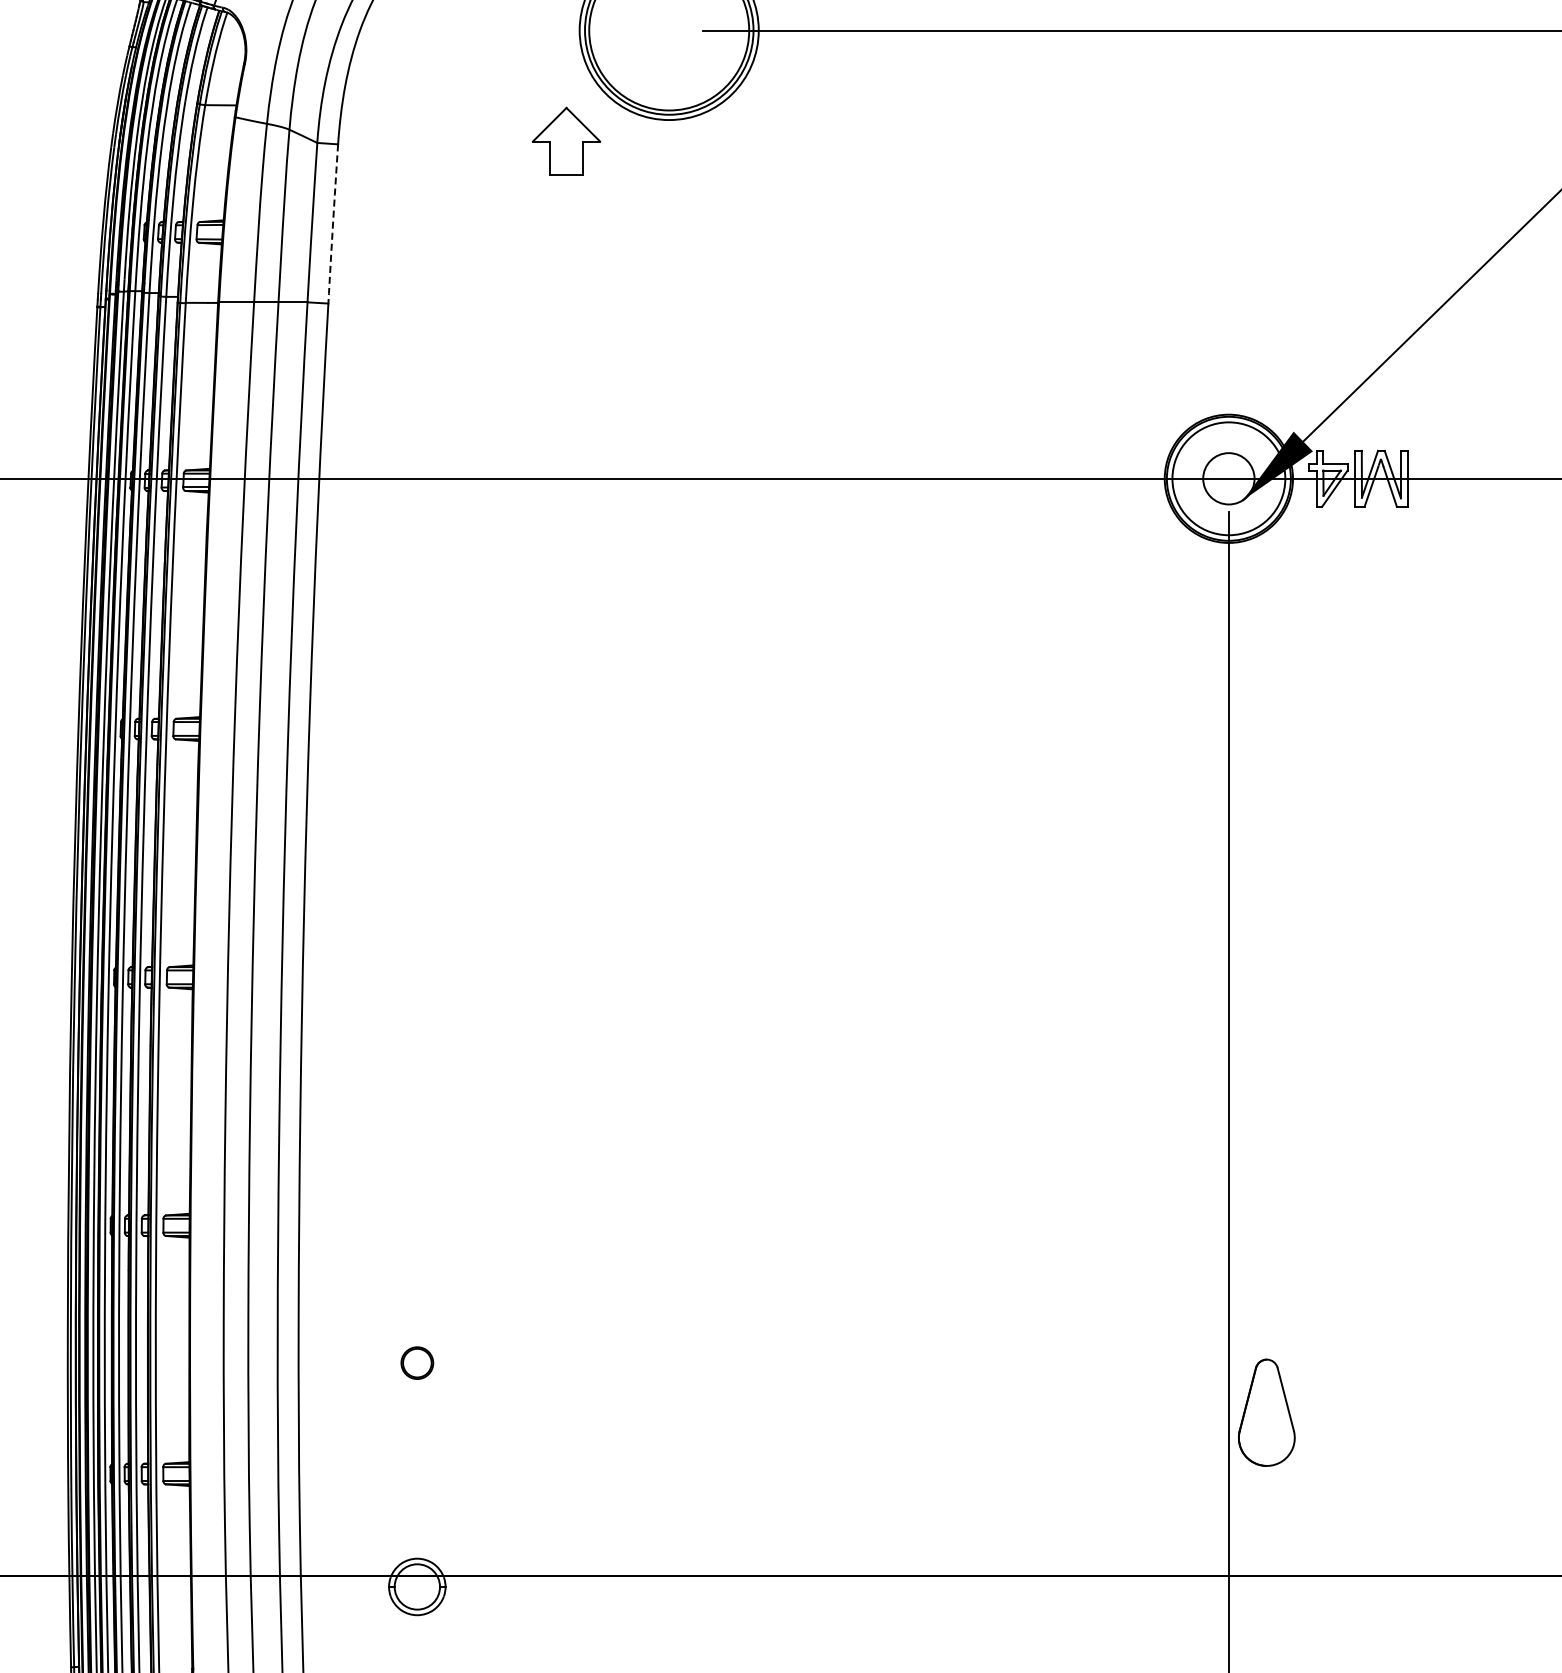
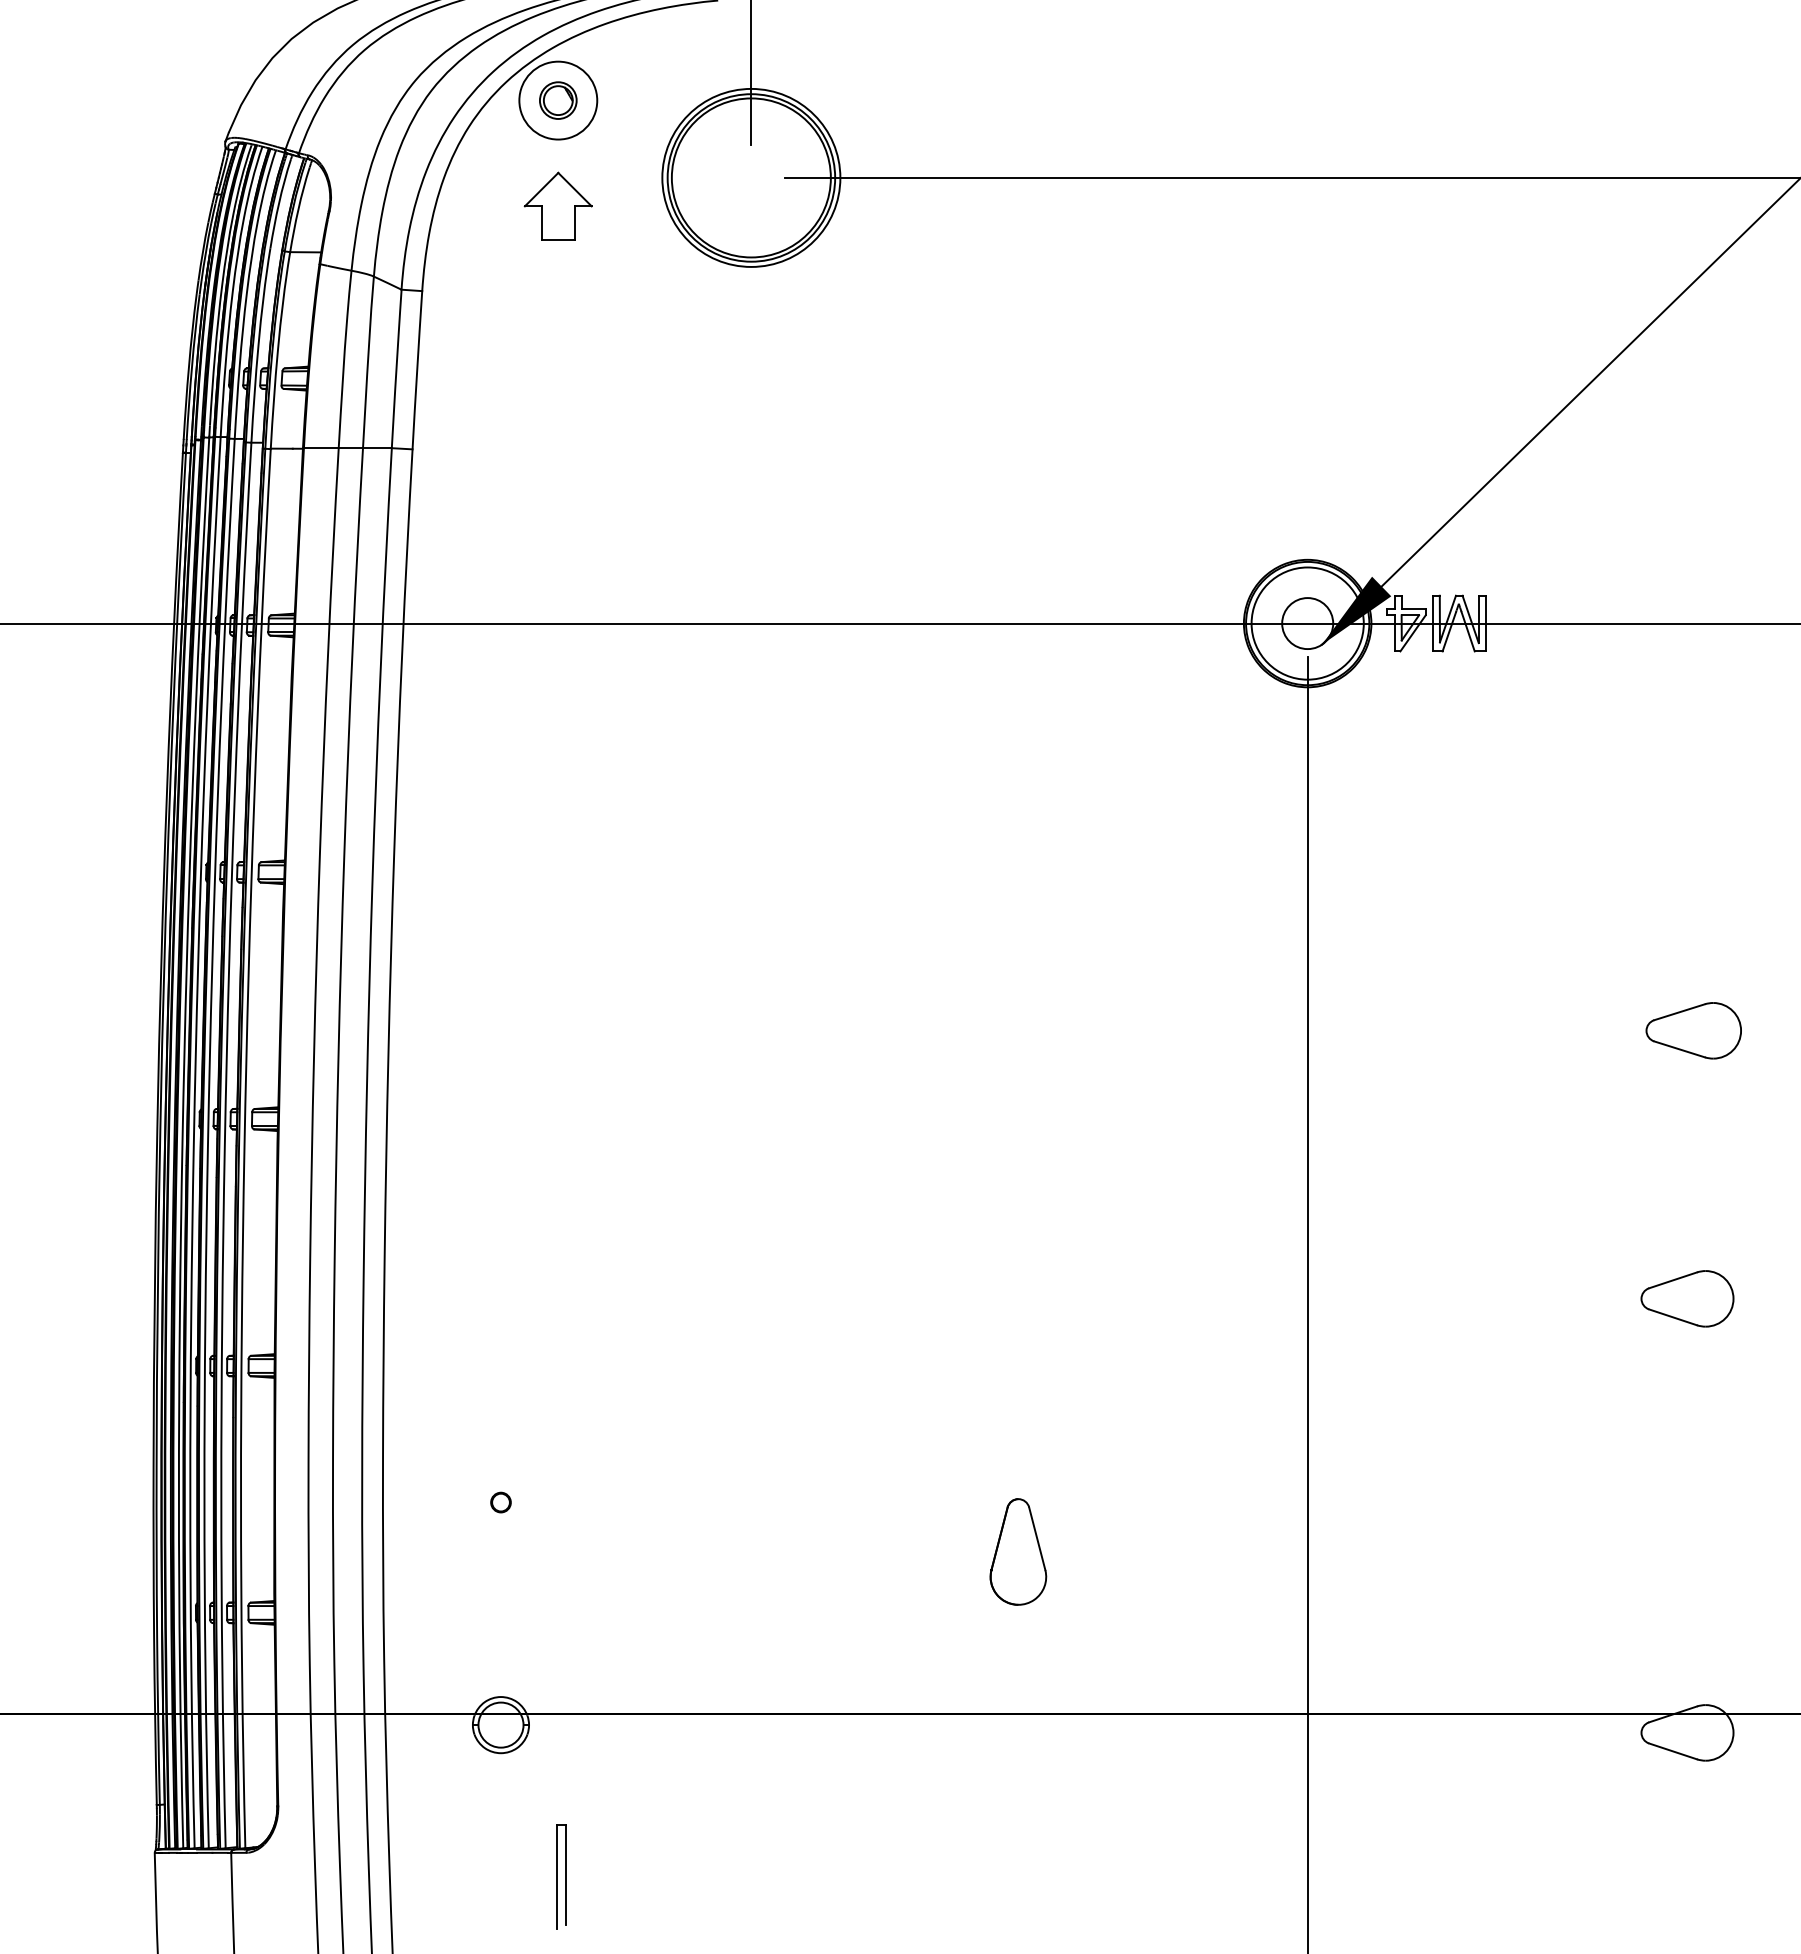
part: (565, 140) -> (557, 205), moved
arc: (333, 224) -> (417, 370), dashed -> solid
part: (416, 1363) -> (500, 1502), size x0.62
part: (1266, 1412) -> (1018, 1551), moved

